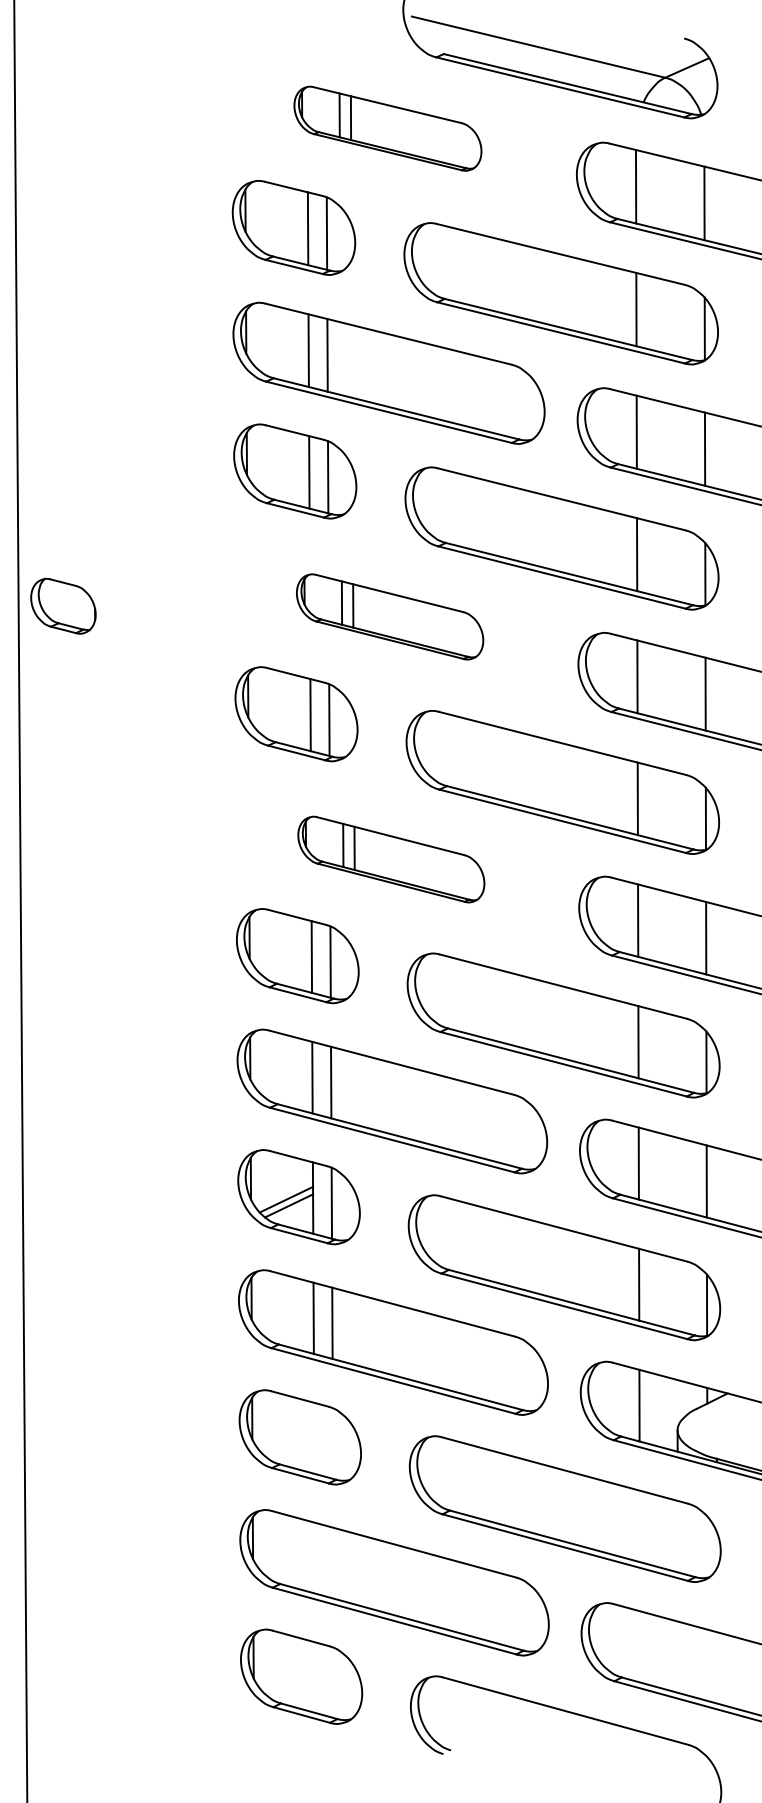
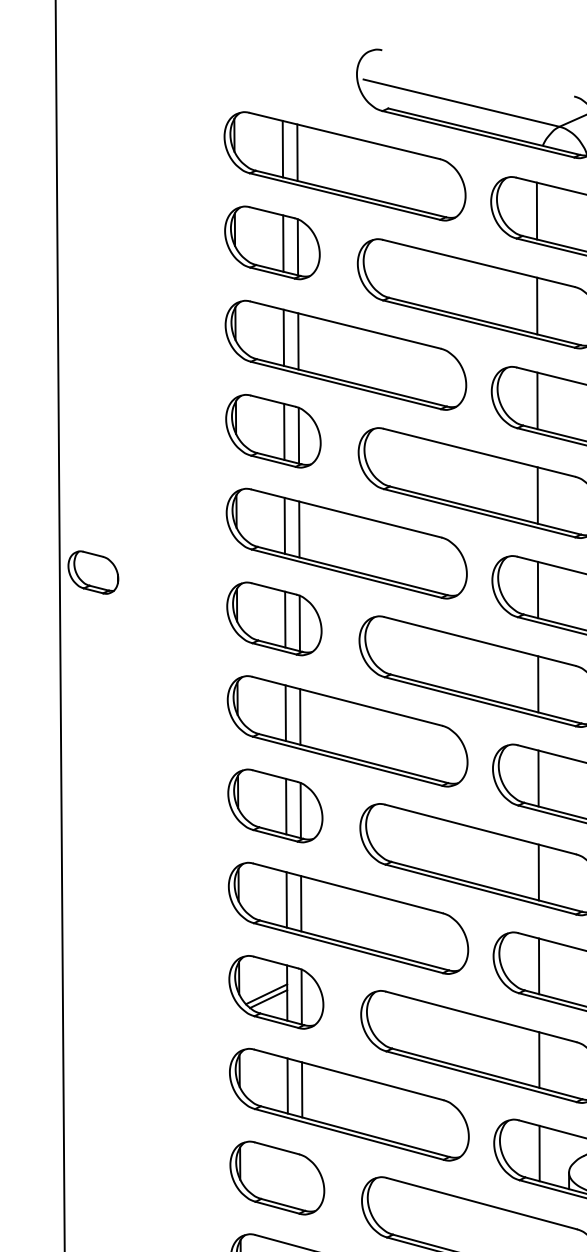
part: (387, 128) -> (344, 166), size x1.67
part: (63, 605) -> (93, 571), moved
part: (389, 616) -> (346, 543), size x1.67
part: (391, 859) -> (347, 731), size x1.67

